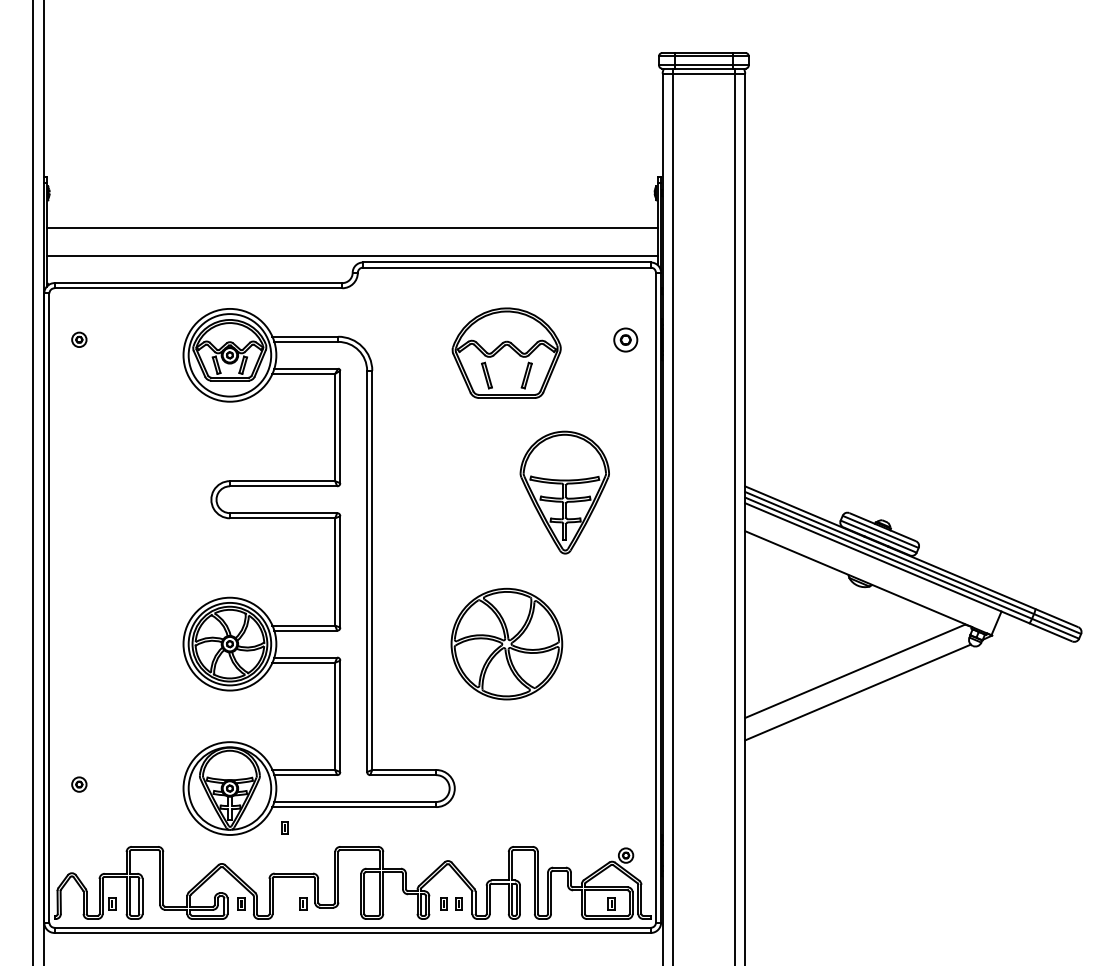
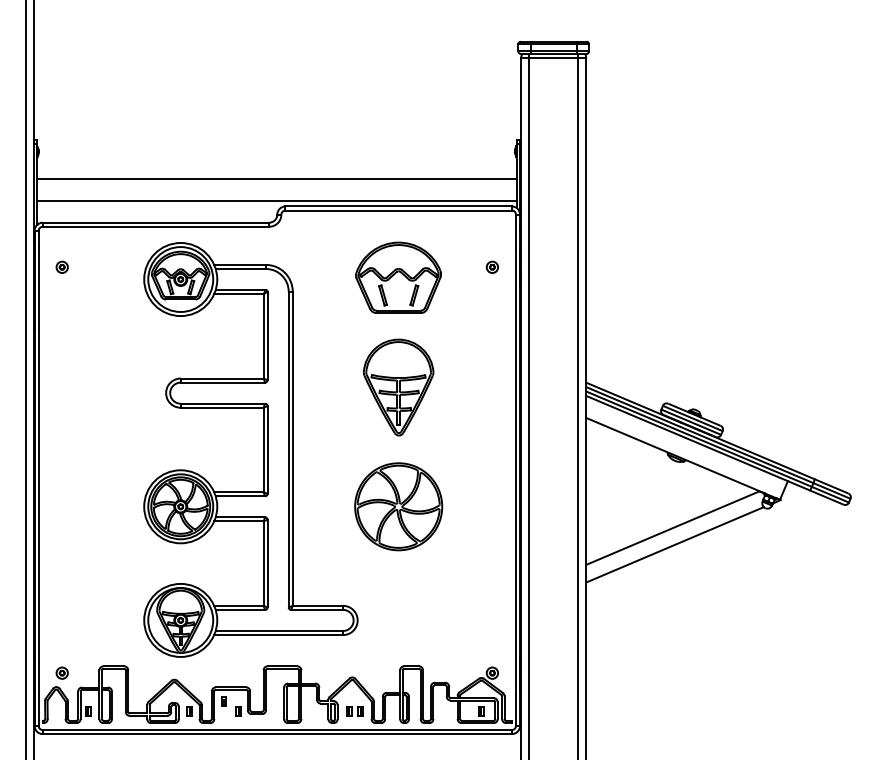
part: (626, 339) -> (492, 267), size x0.62
part: (564, 492) -> (398, 387), moved
part: (79, 784) -> (62, 673), moved
part: (284, 827) -> (223, 701), moved

